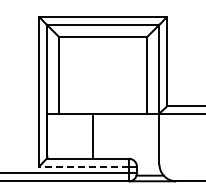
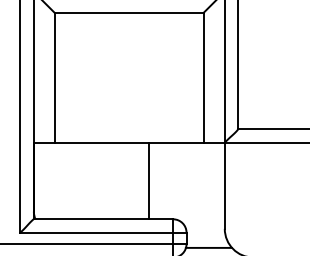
line: (92, 135) -> (148, 179), moved
line: (83, 166) -> (95, 232), dashed -> solid

